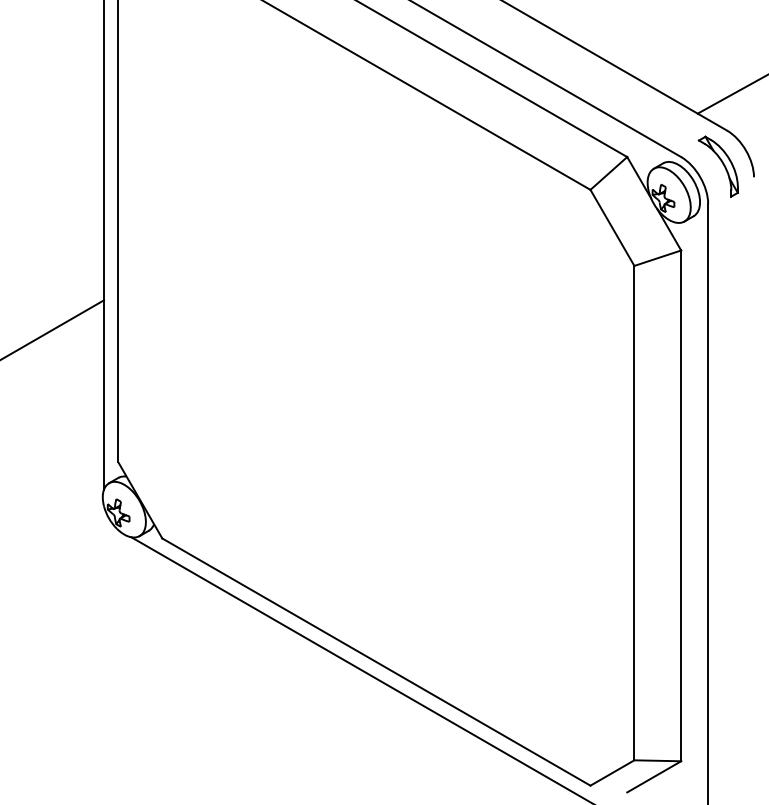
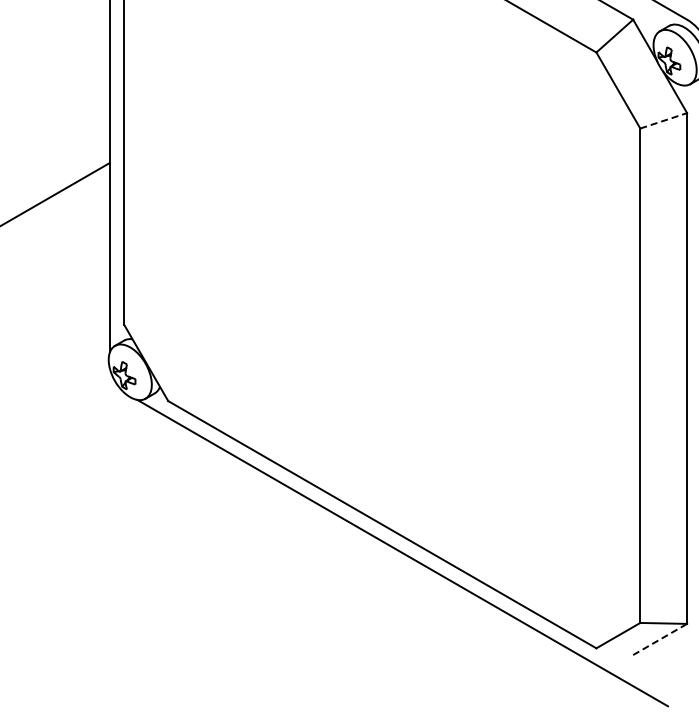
line: (657, 258) -> (663, 121), solid -> dashed
line: (654, 776) -> (660, 639), solid -> dashed

